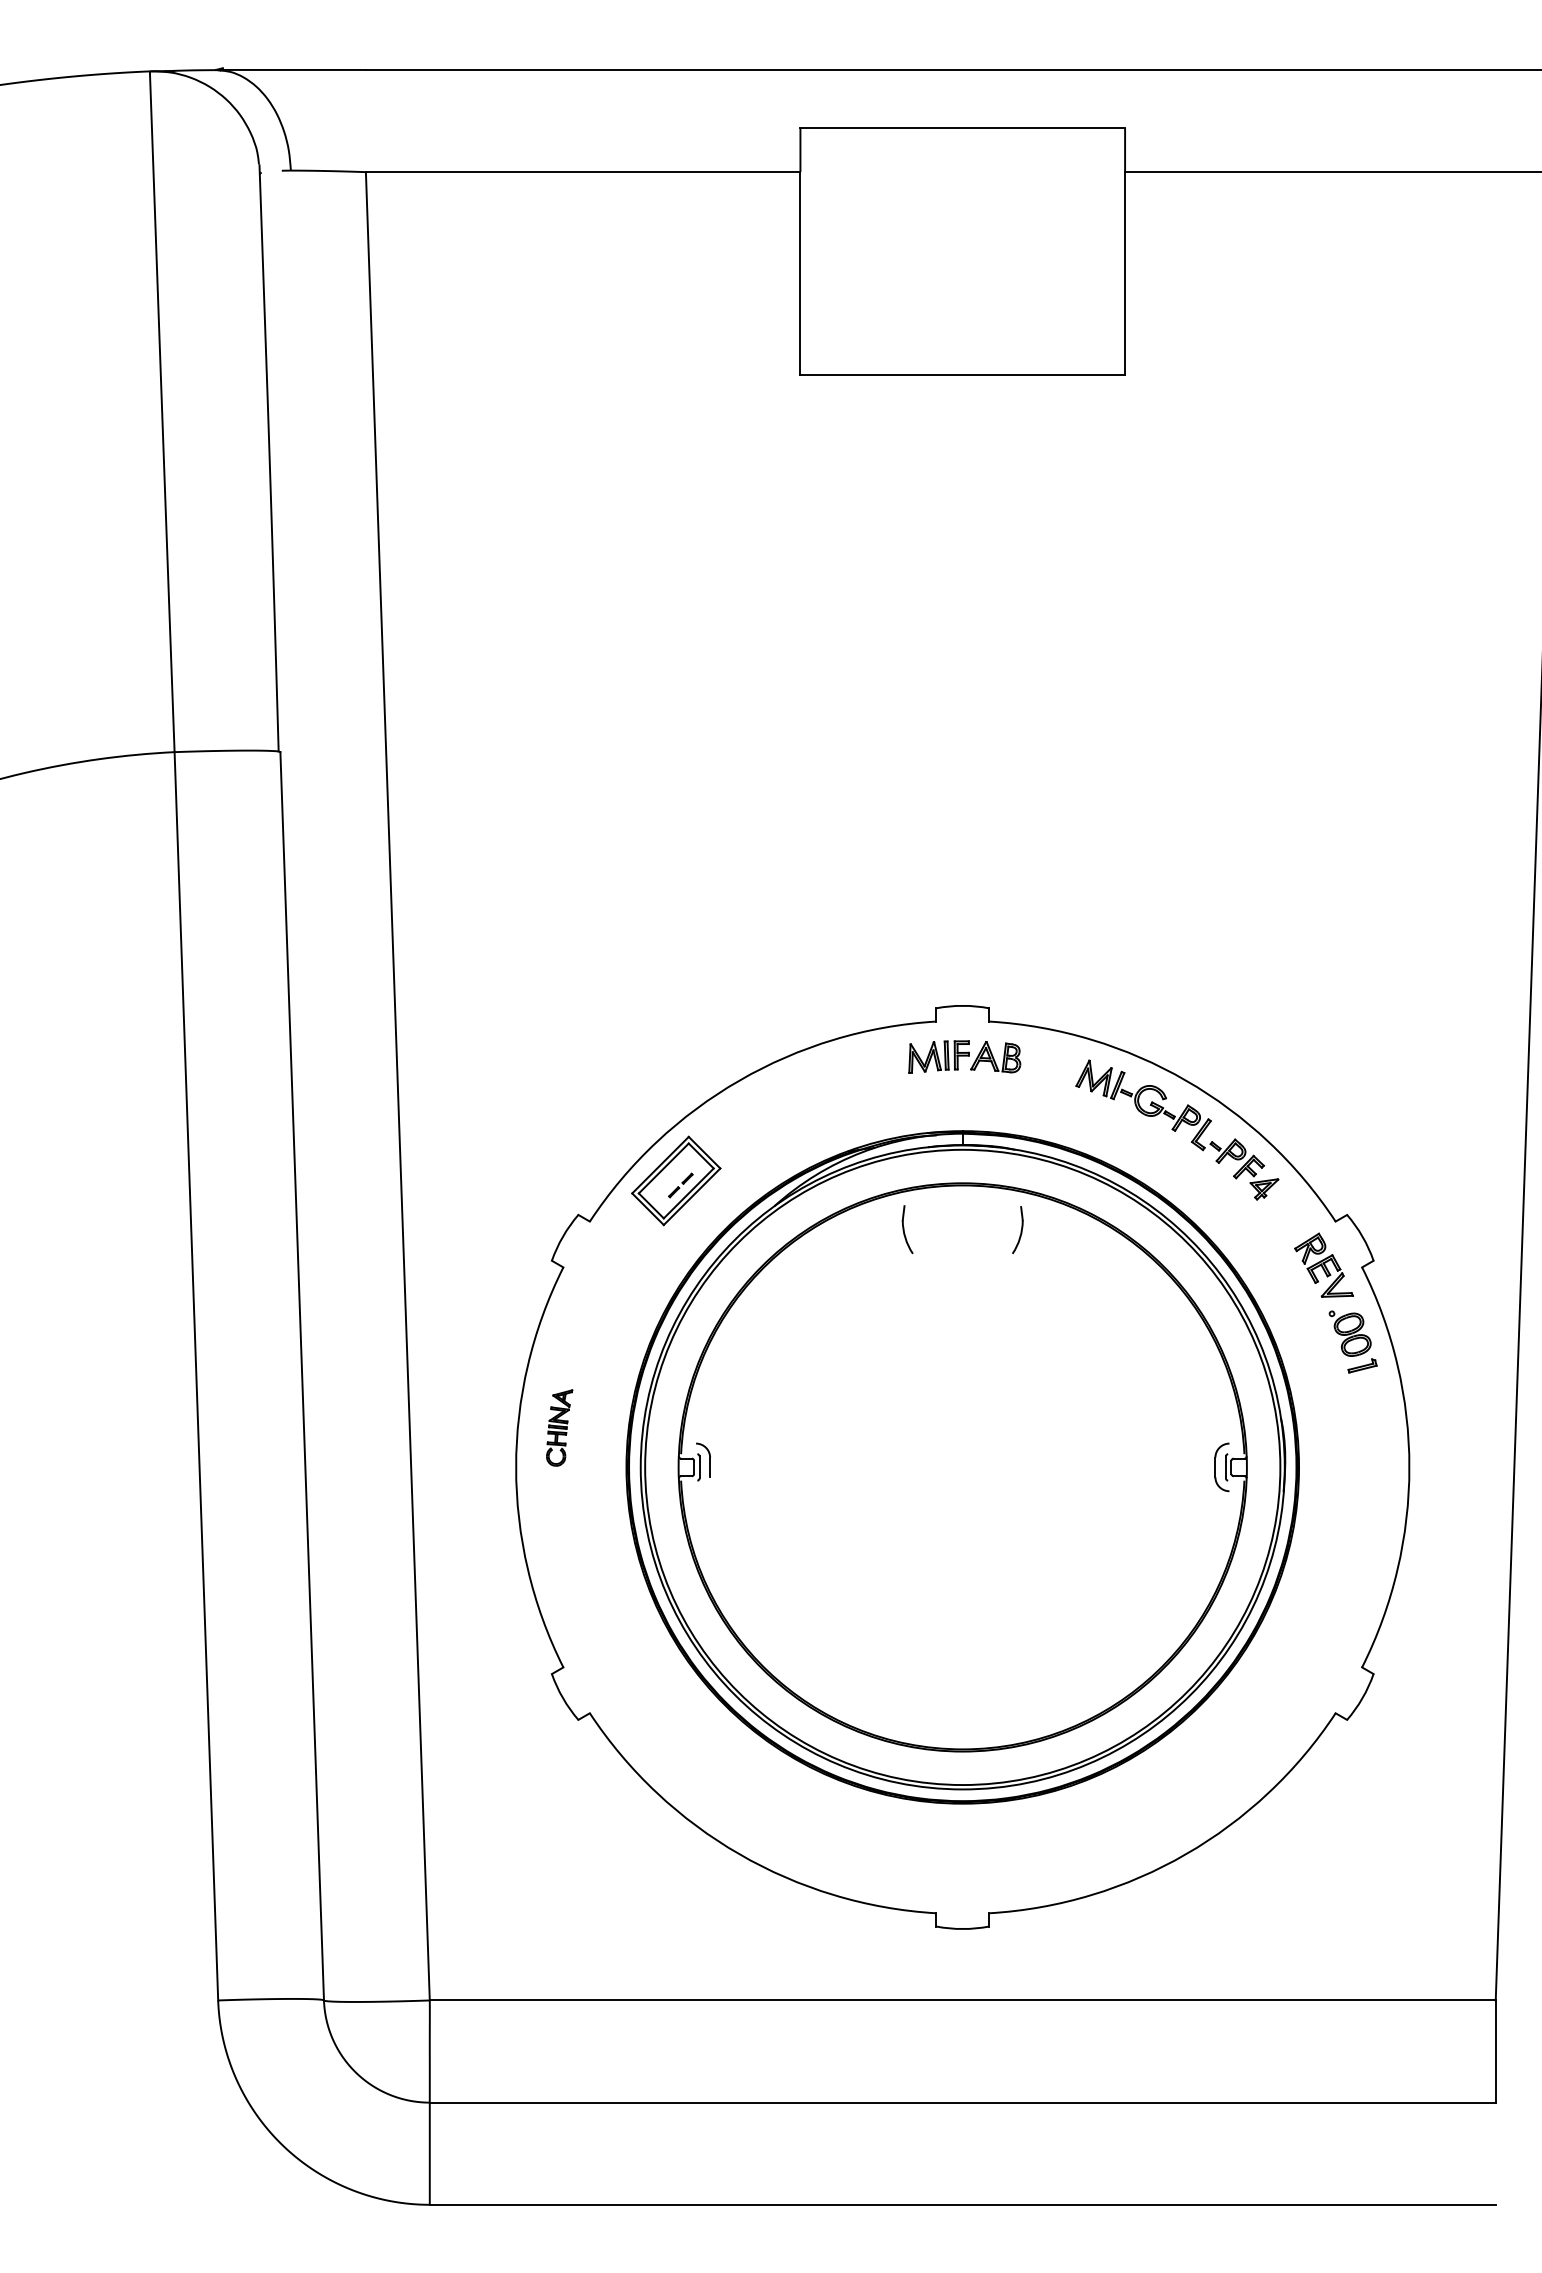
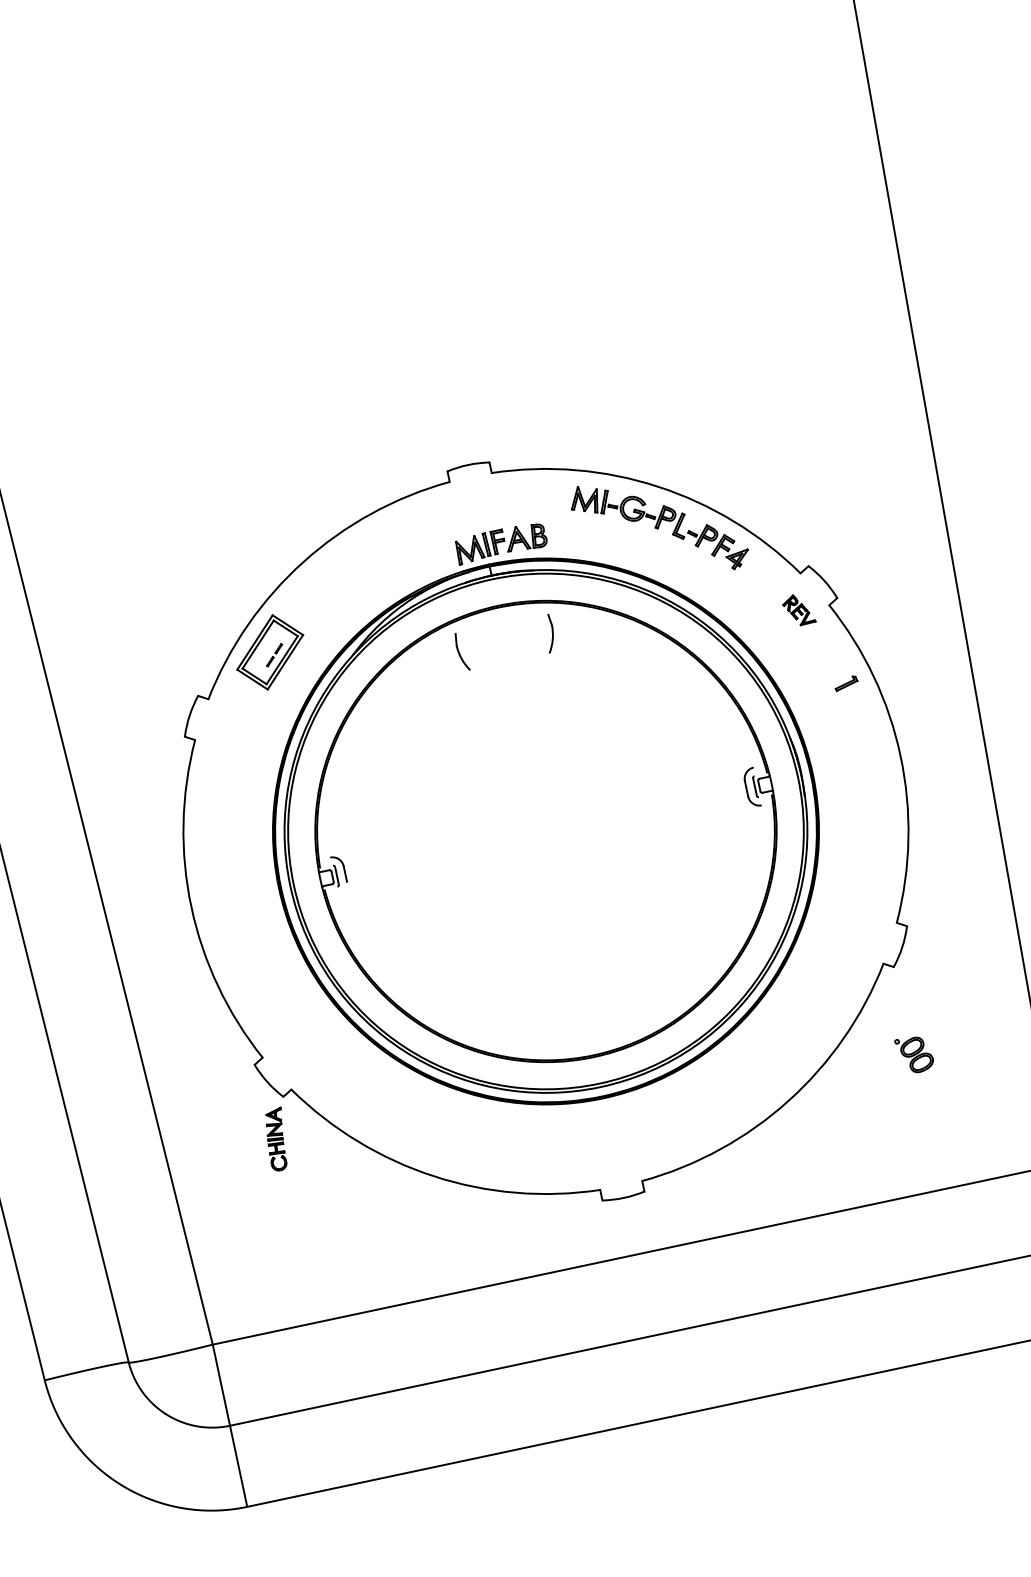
part: (964, 1056) -> (500, 542), moved
part: (1323, 1264) -> (798, 609), size x0.6
part: (1349, 1333) -> (914, 1054), moved
part: (559, 1427) -> (276, 1139), moved

